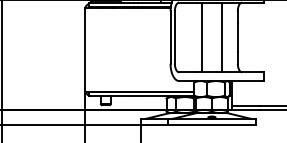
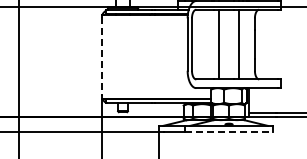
line: (84, 50) -> (101, 57), solid -> dashed
line: (212, 124) -> (229, 131), solid -> dashed

